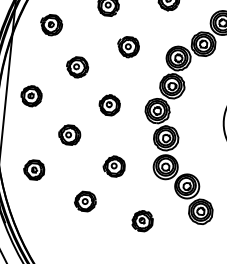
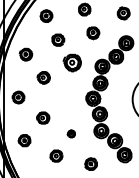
part: (128, 46) -> (72, 62), size x1.4
part: (109, 104) -> (64, 97), removed
part: (114, 166) -> (71, 133), size x0.6

